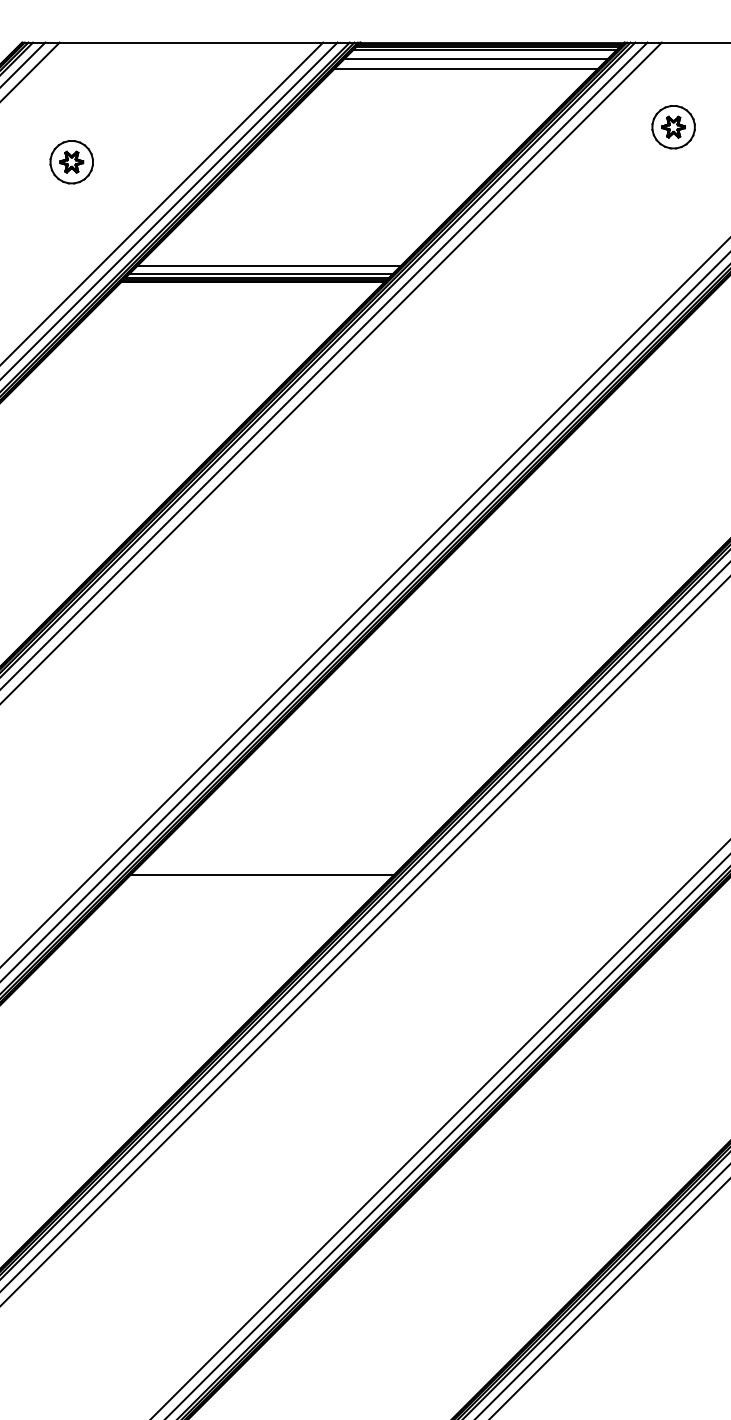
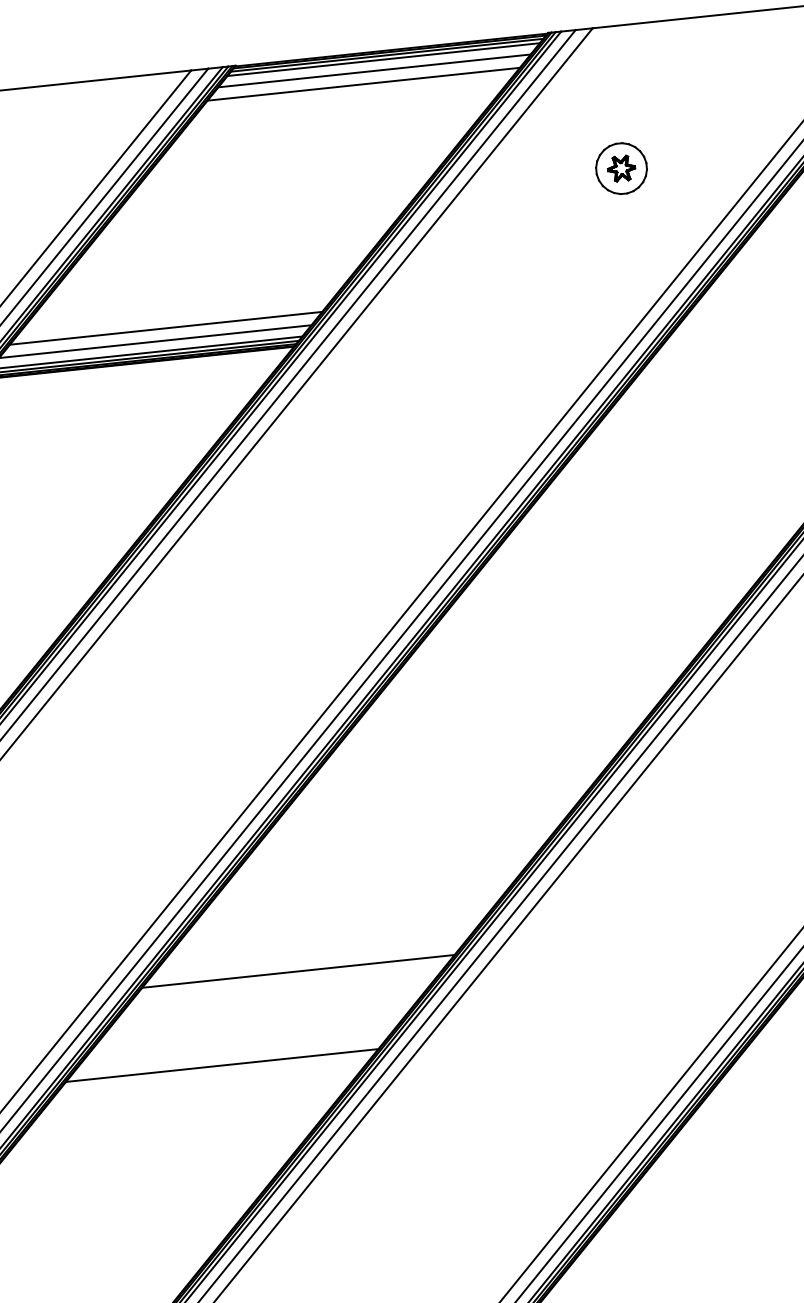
part: (673, 127) -> (621, 169), moved
line: (279, 255) -> (165, 328), added
line: (333, 803) -> (298, 971), added

